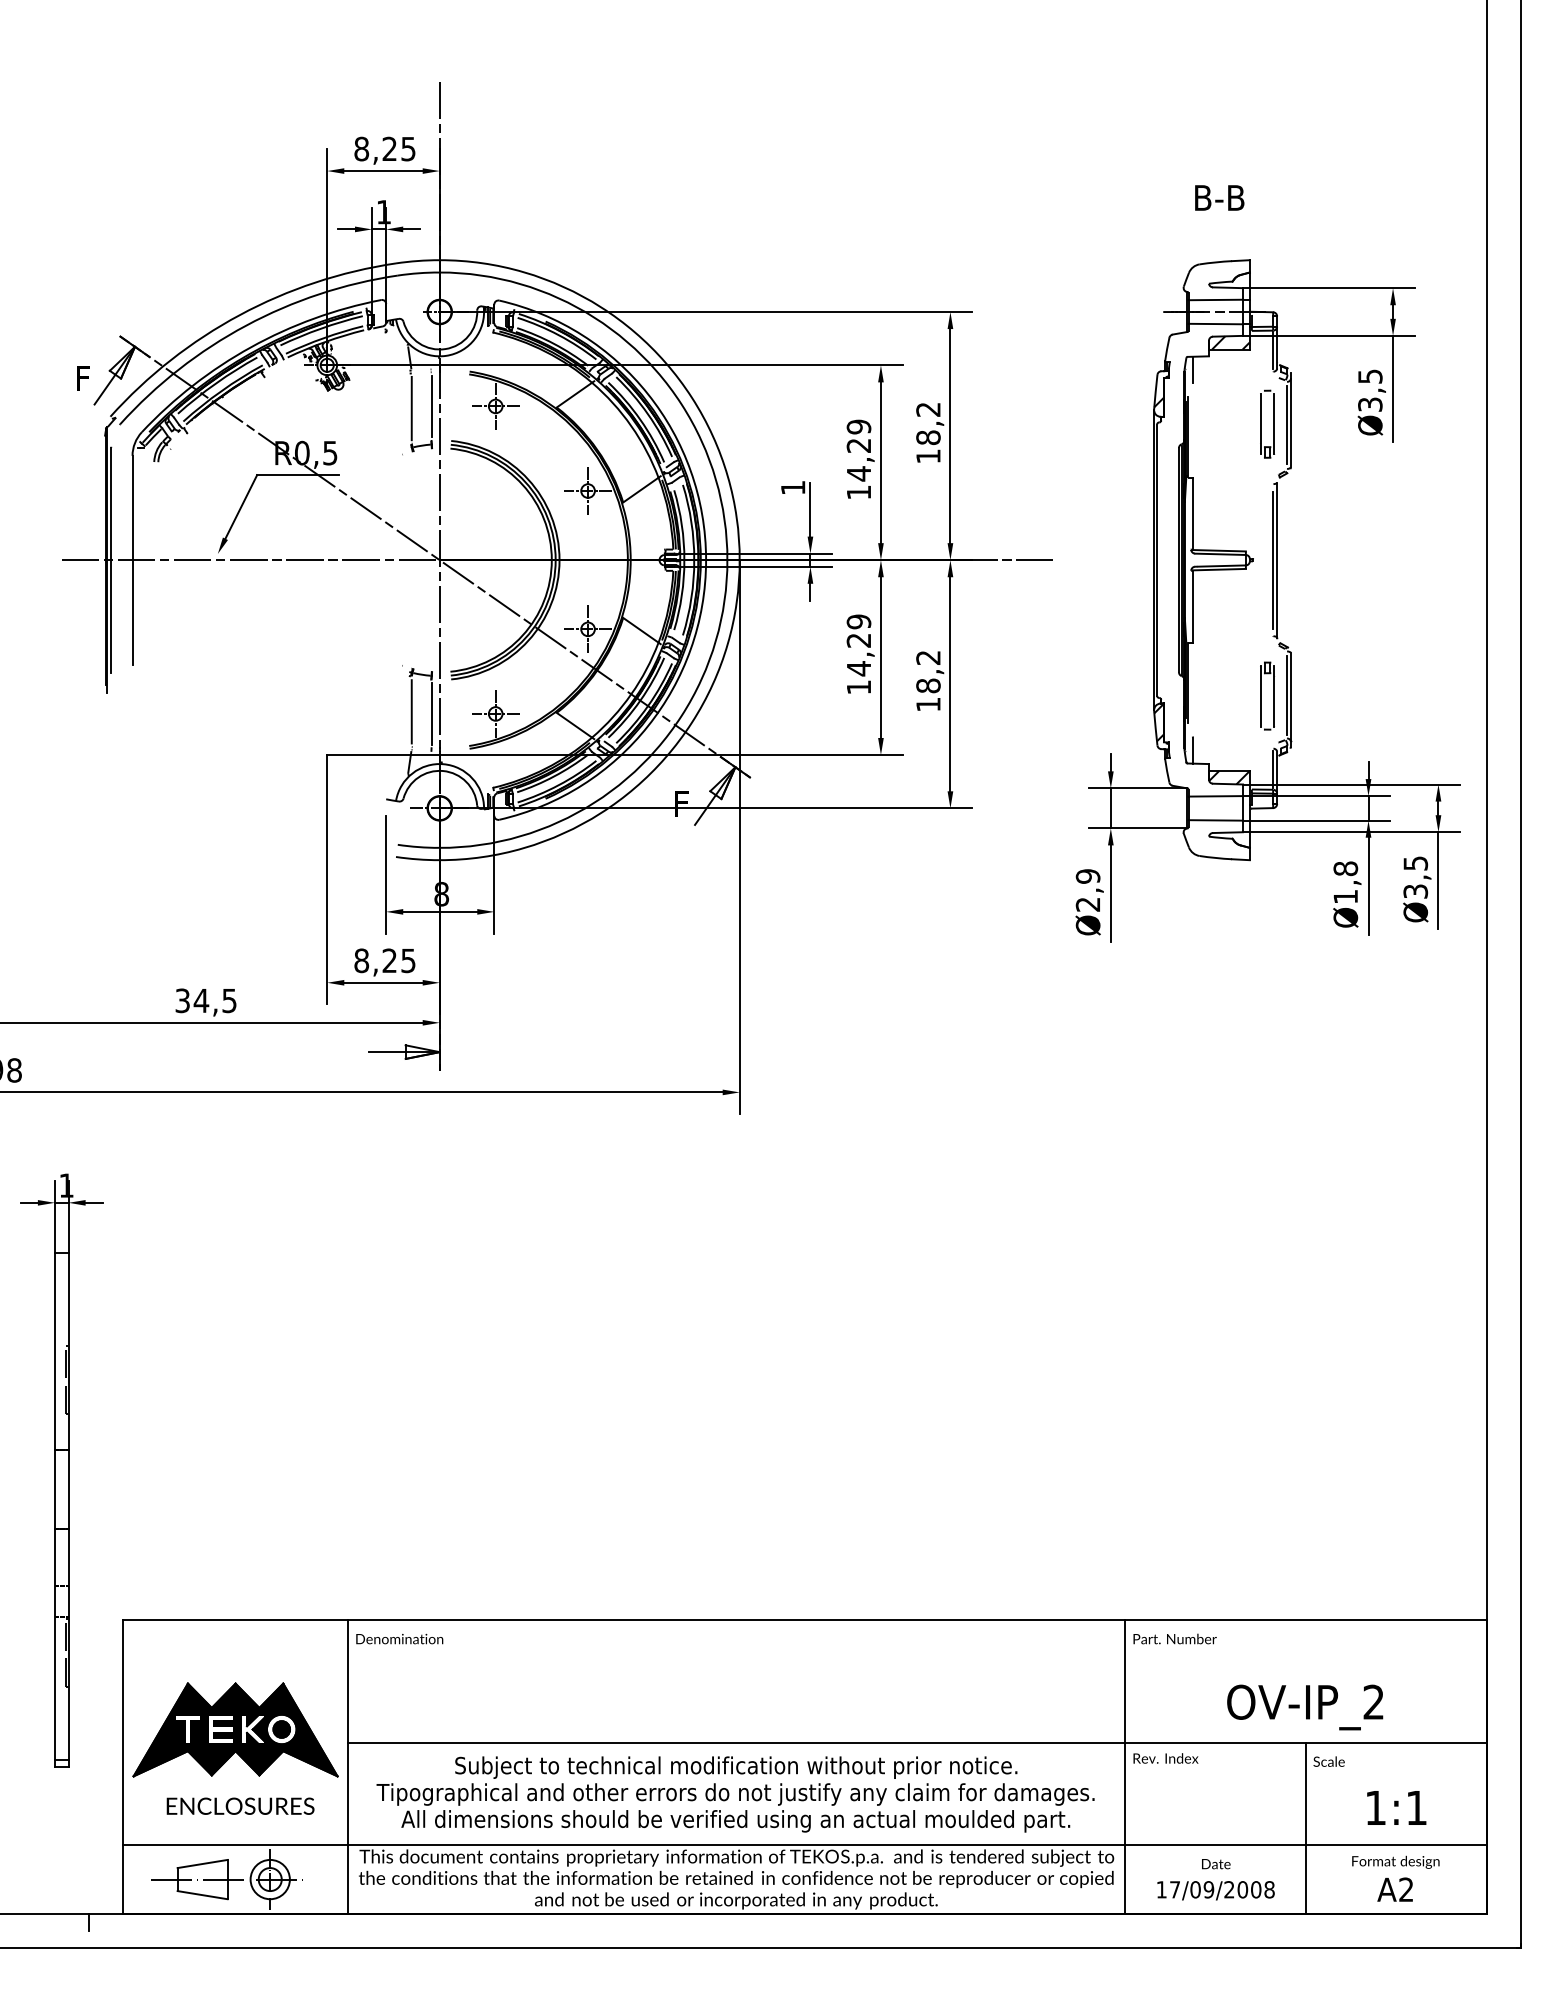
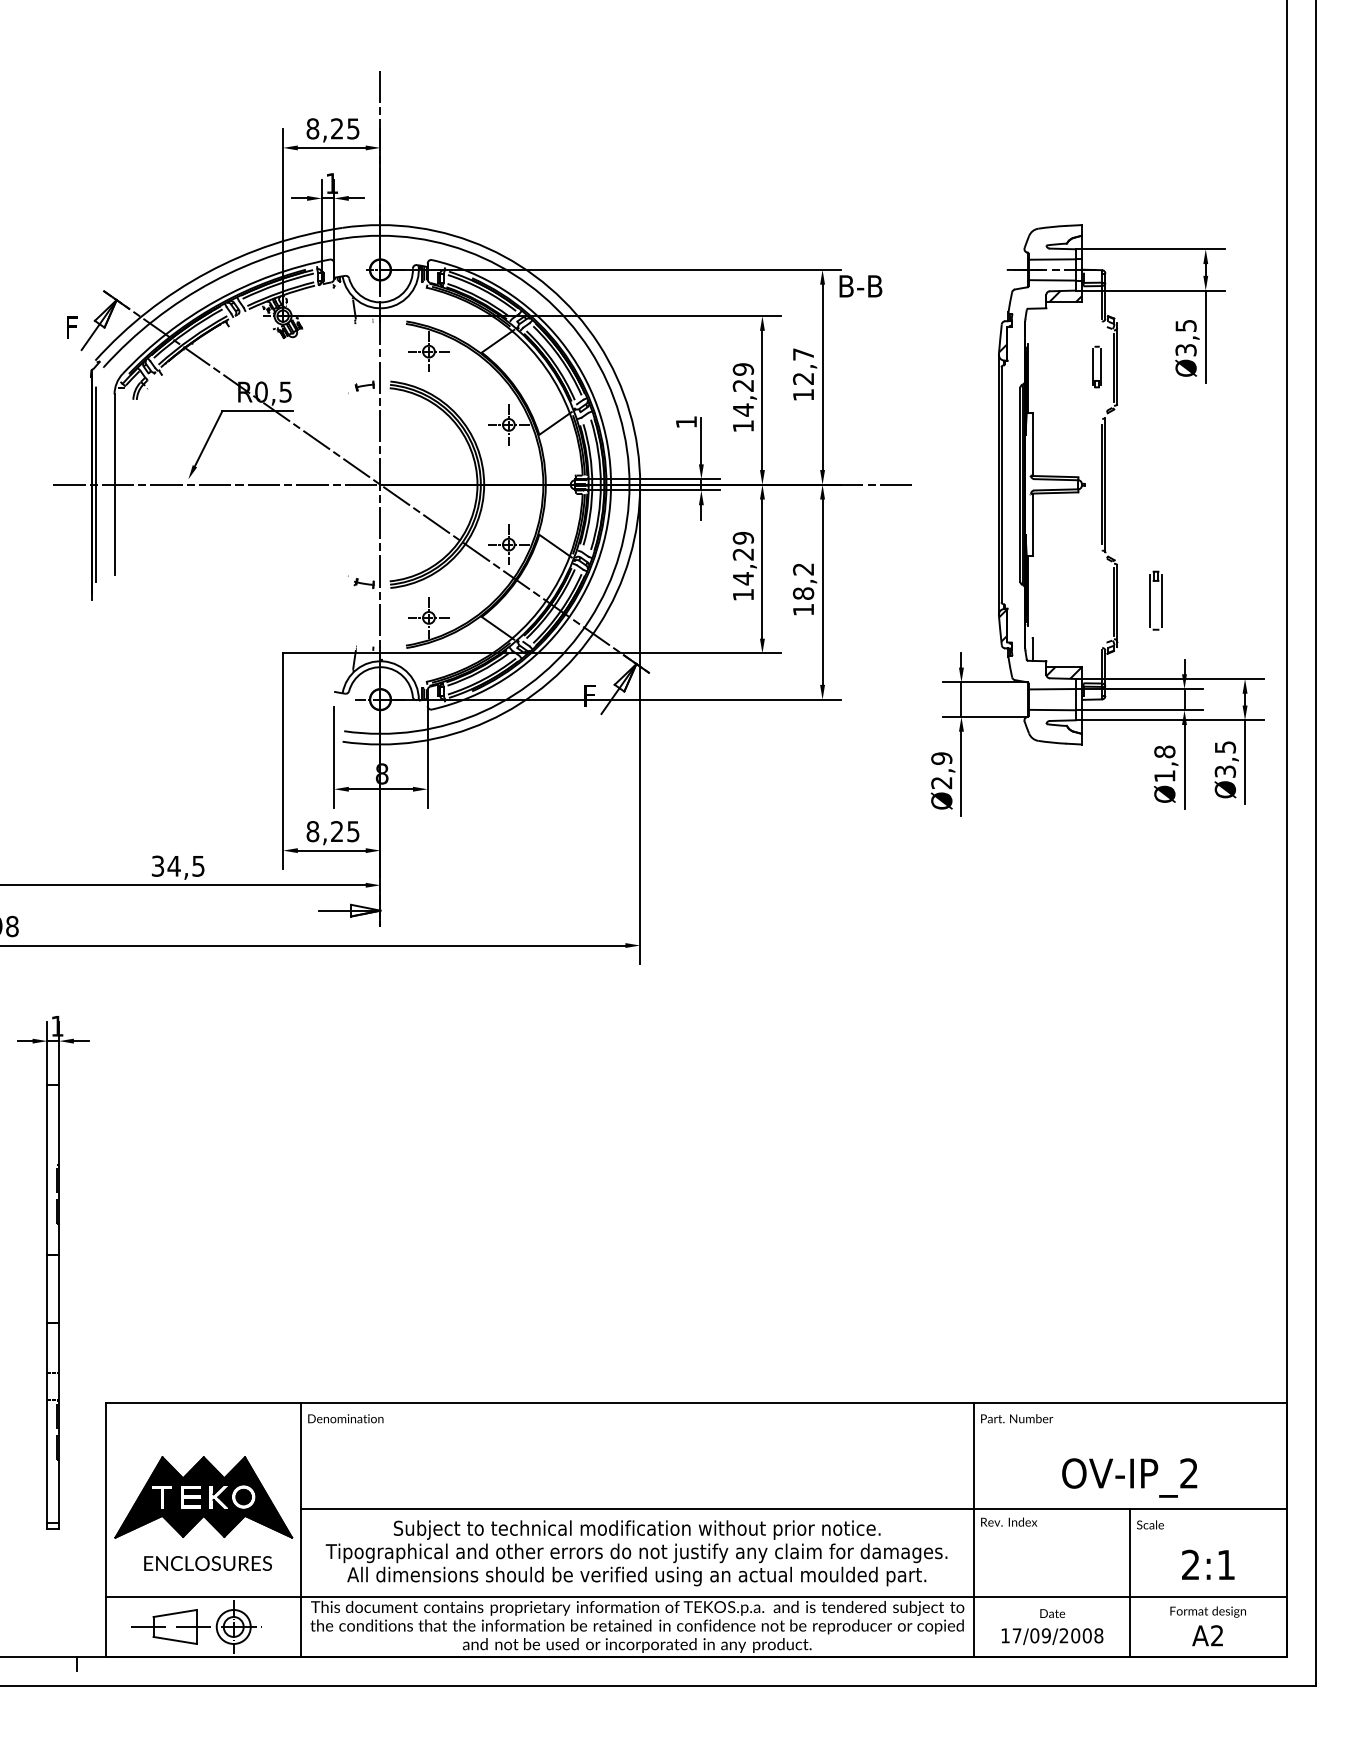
text: (1219, 197) -> (860, 285), moved
line: (1193, 369) -> (1033, 319), removed
line: (431, 406) -> (373, 351), removed
line: (411, 408) -> (356, 353), removed
text: (928, 423) -> (803, 366), 18,2 -> 12,7
part: (1267, 423) -> (1097, 366), size x0.7
part: (1267, 695) -> (1155, 600), moved
line: (411, 711) -> (356, 615), removed
line: (431, 713) -> (373, 617), removed
text: (1375, 1807) -> (1190, 1564), 1:1 -> 2:1

